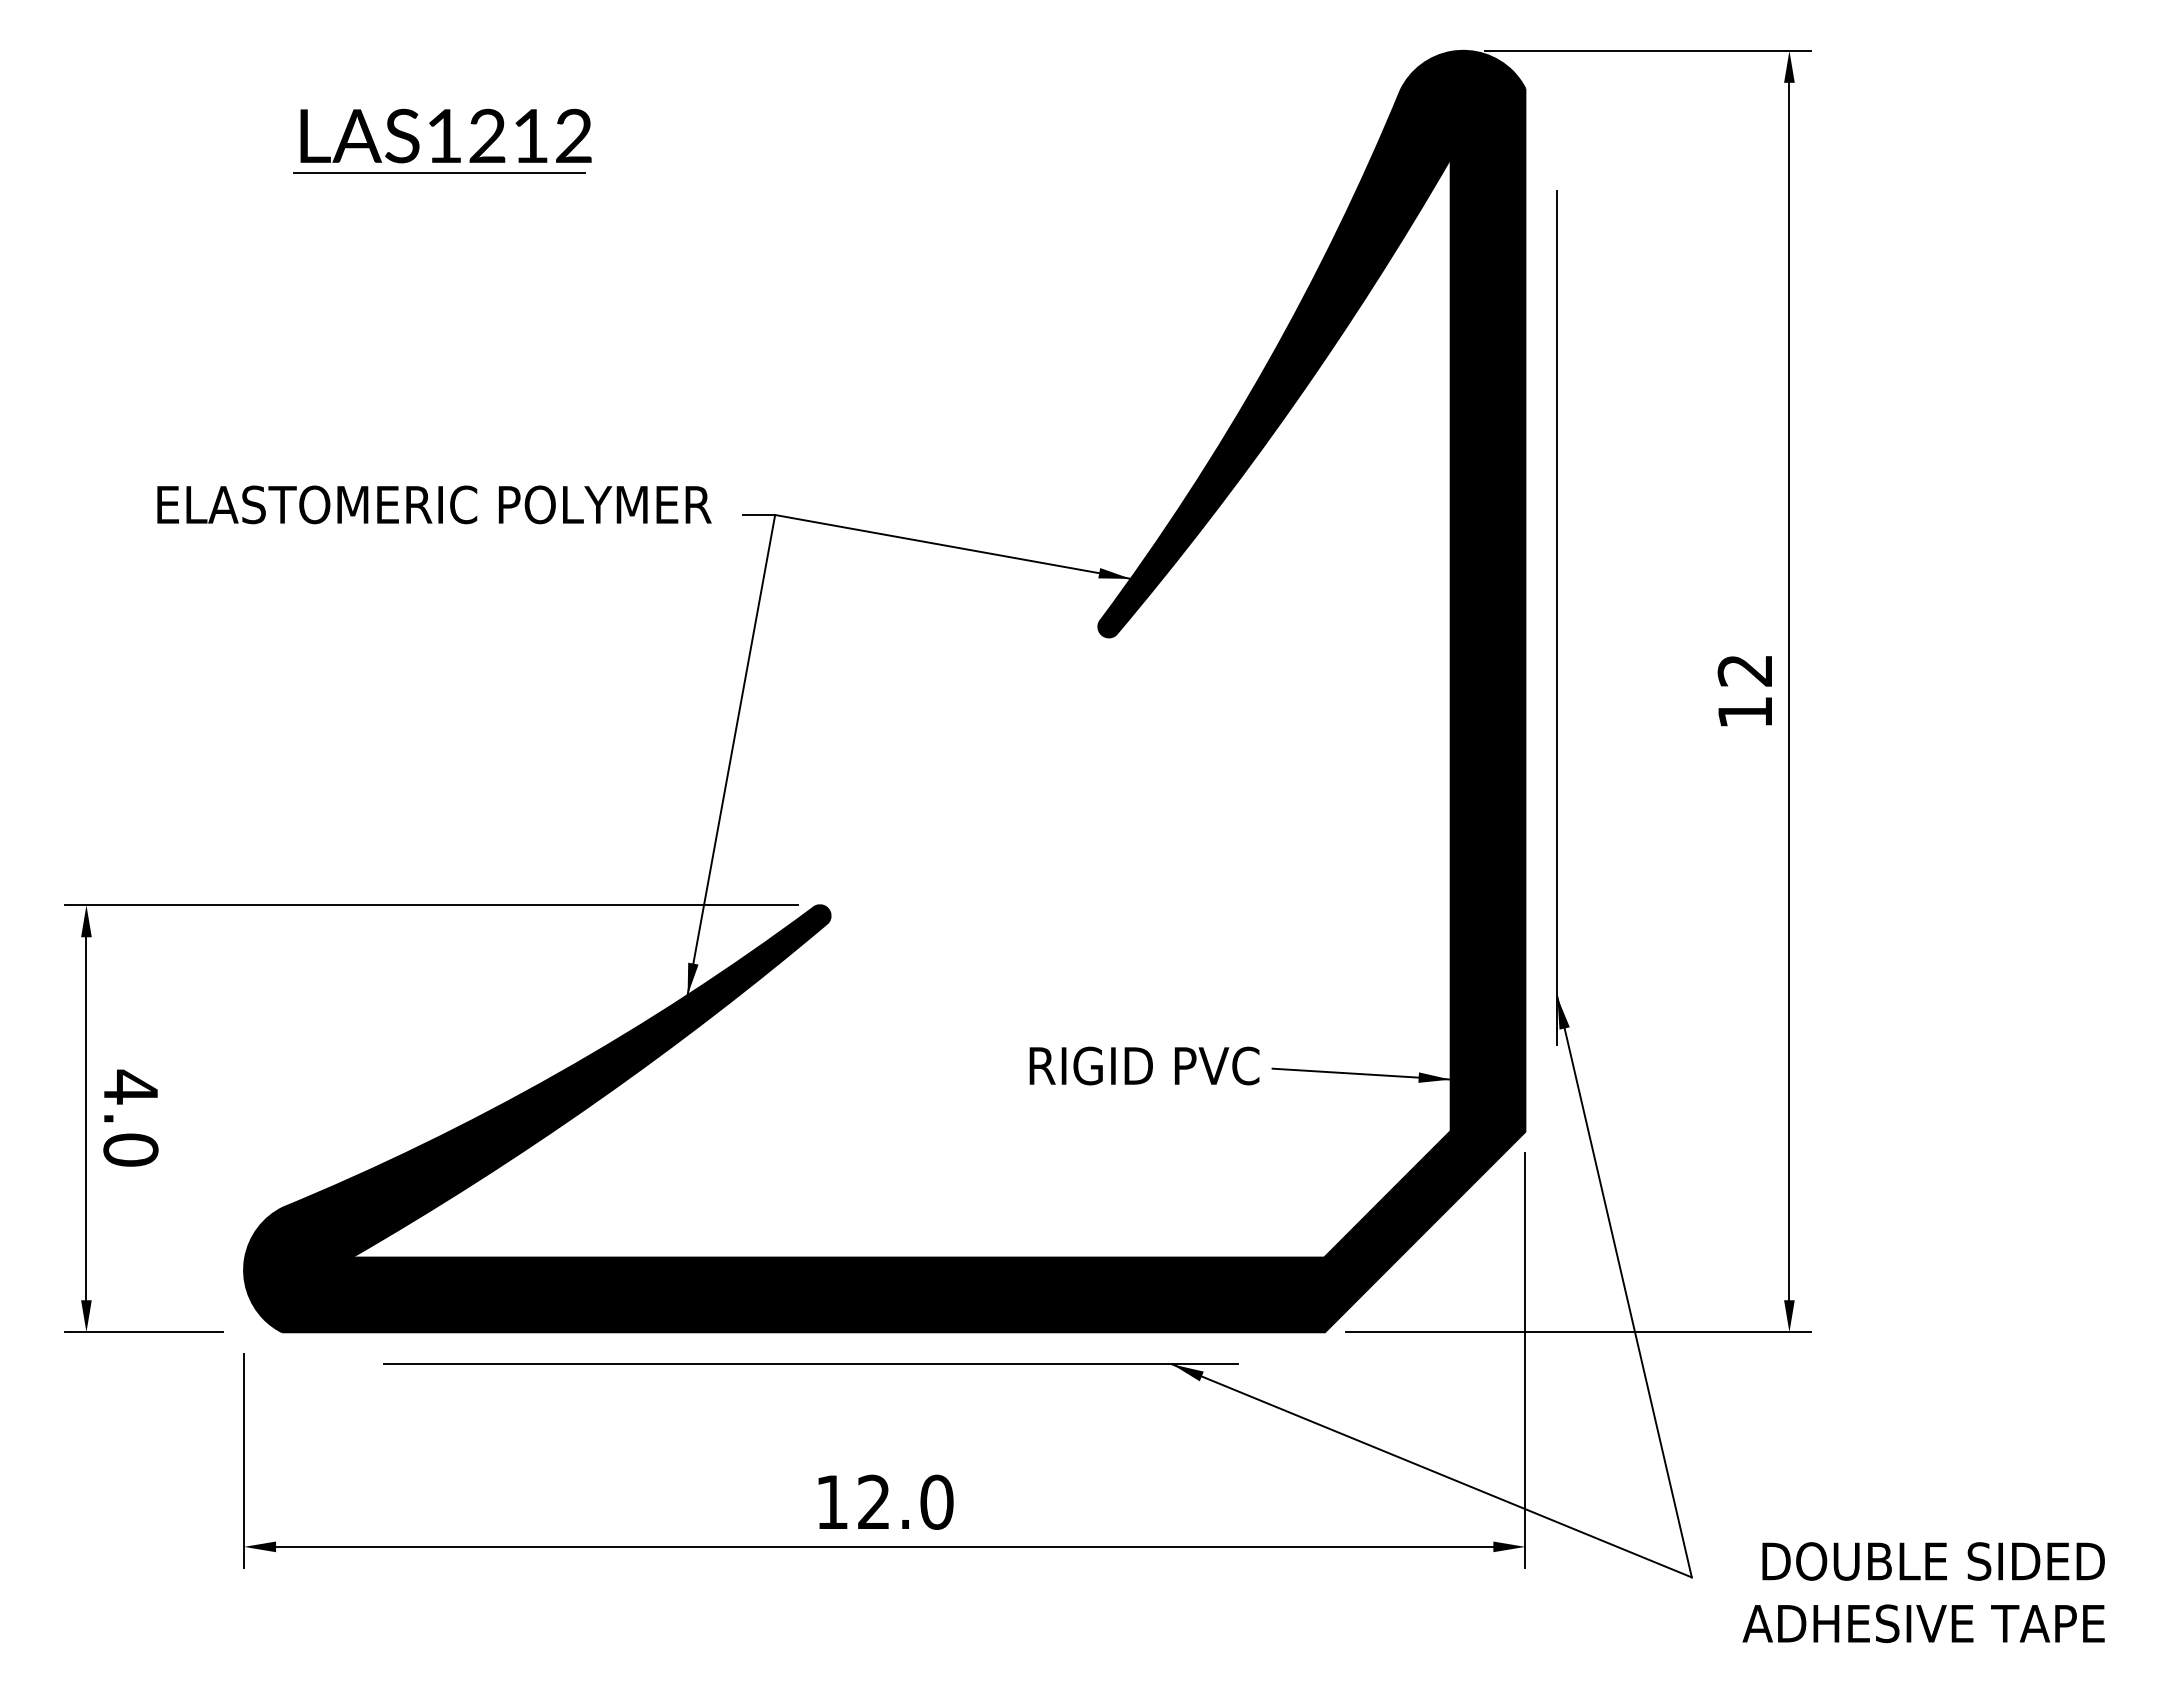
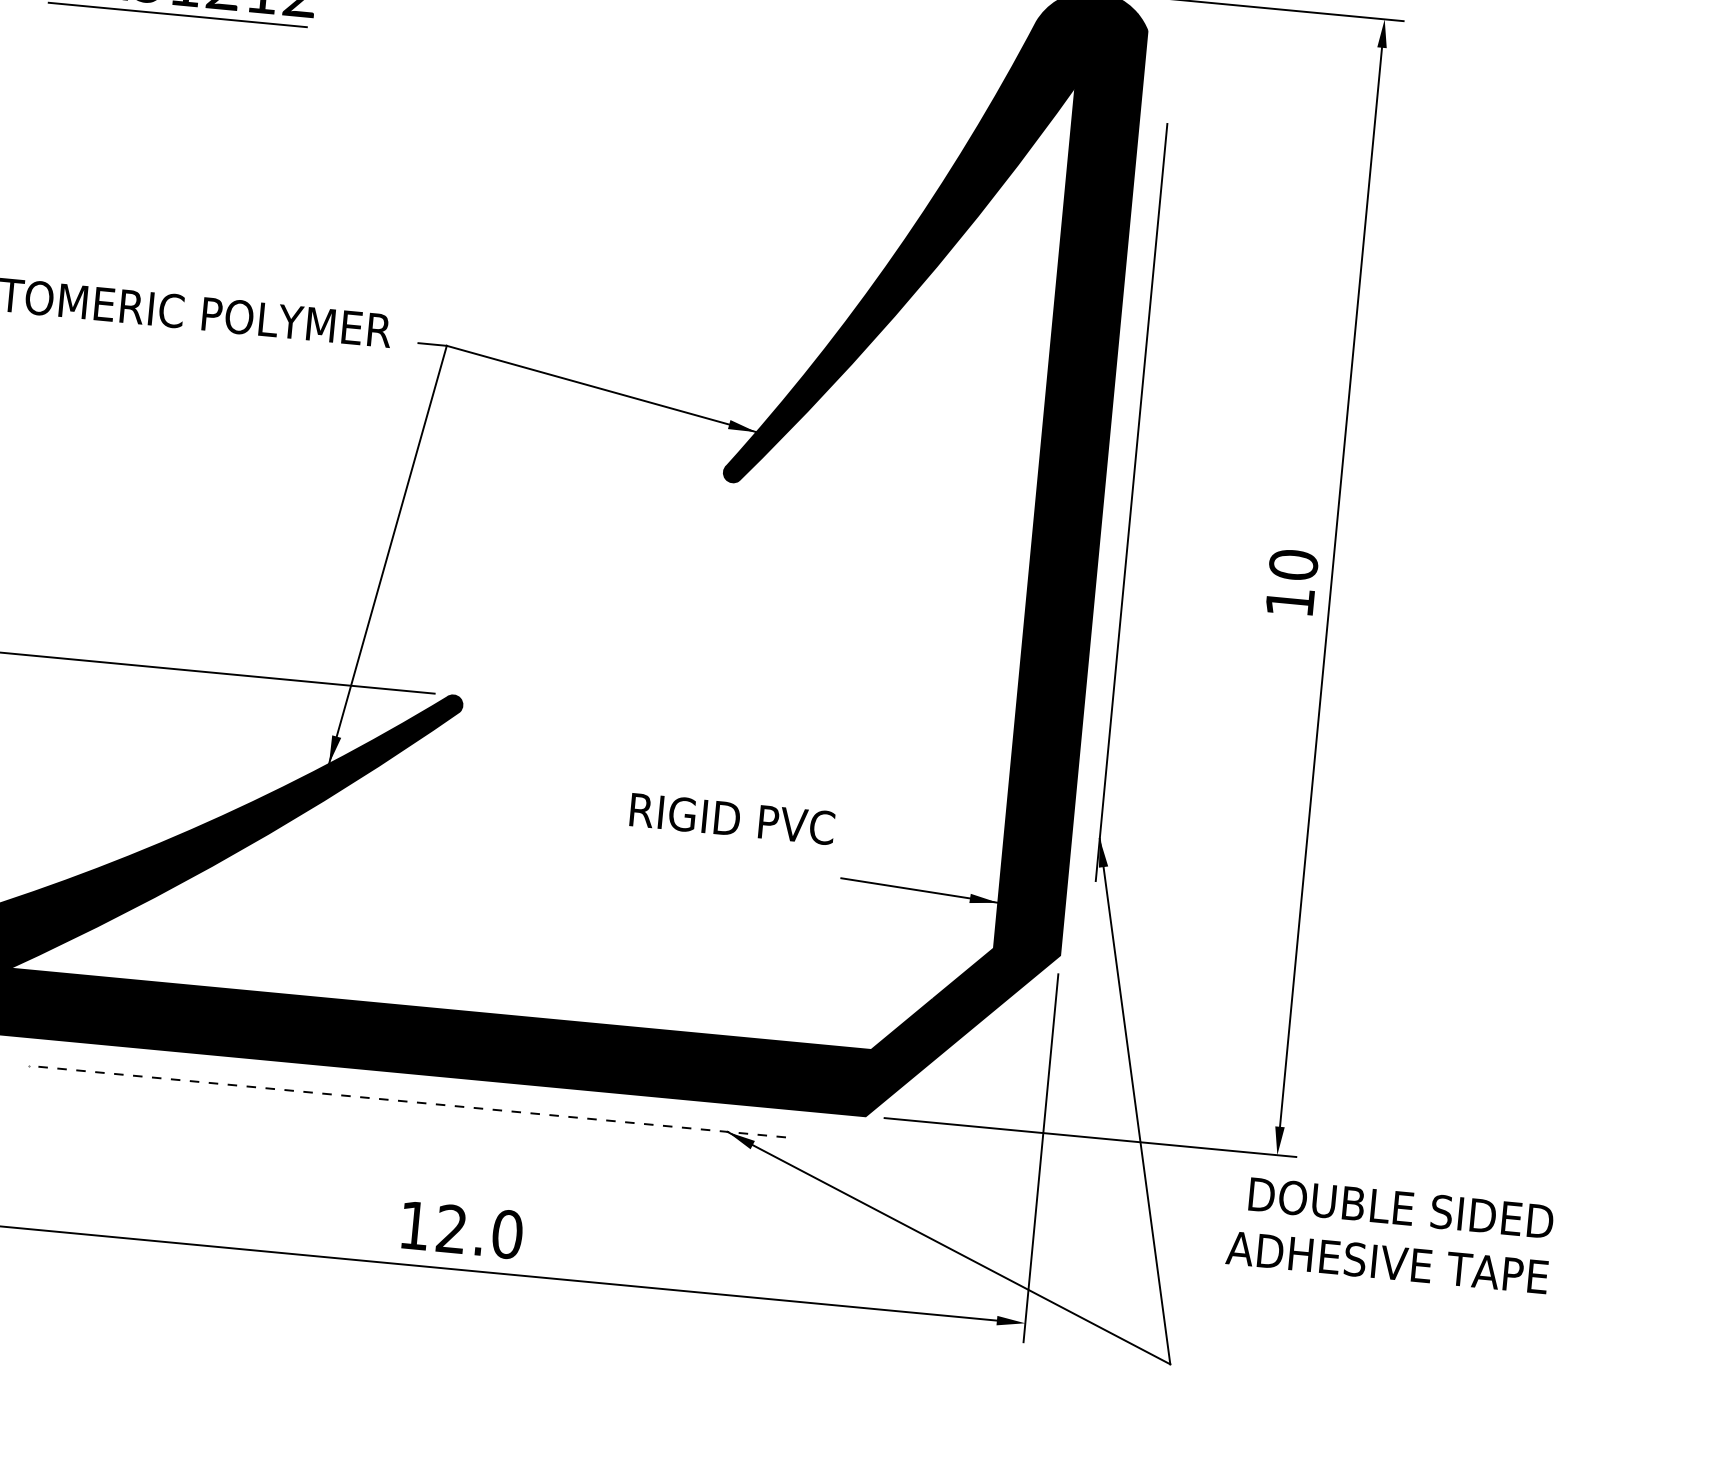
text: (1744, 670) -> (1292, 564), 12 -> 10
text: (1144, 1065) -> (732, 818), moved
line: (810, 1364) -> (406, 1101), solid -> dashed
text: (1923, 1592) -> (1389, 1234), moved

